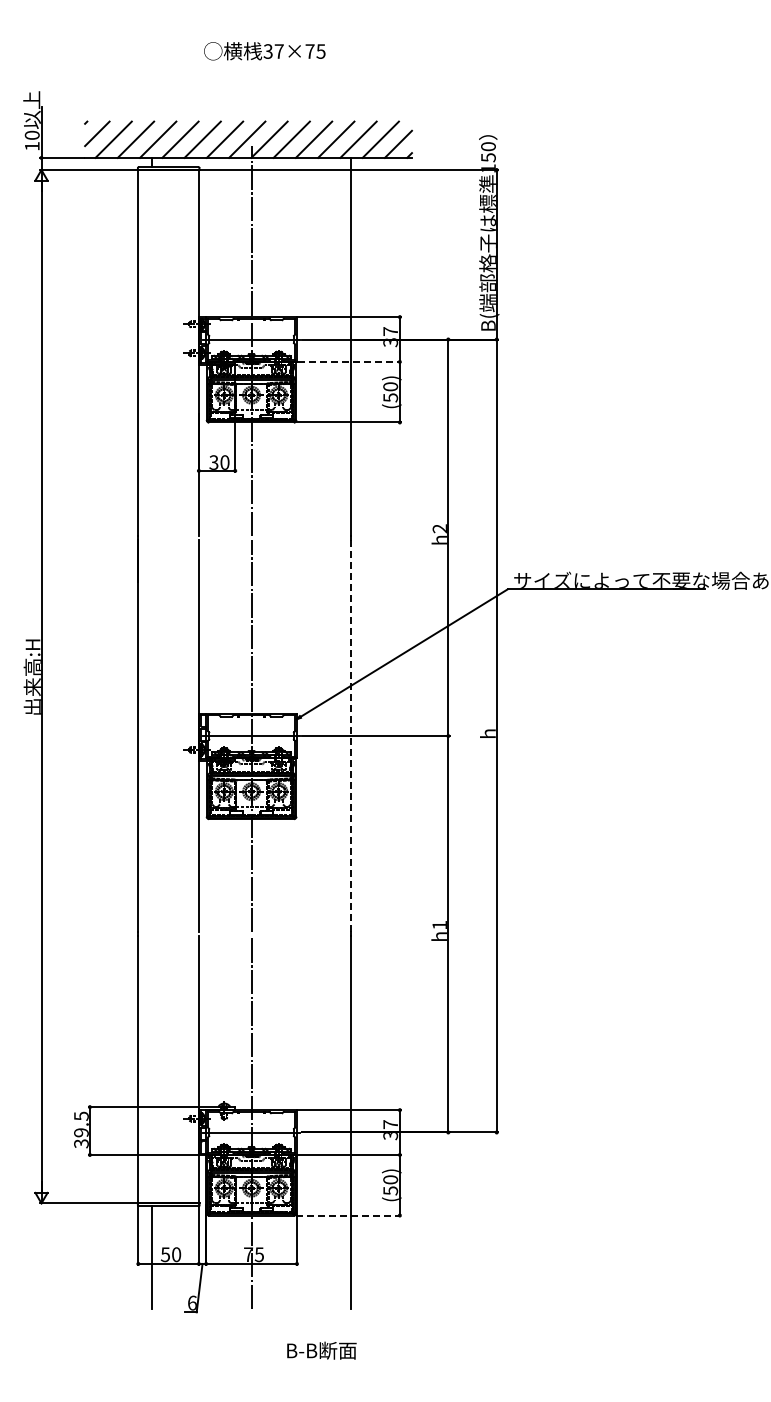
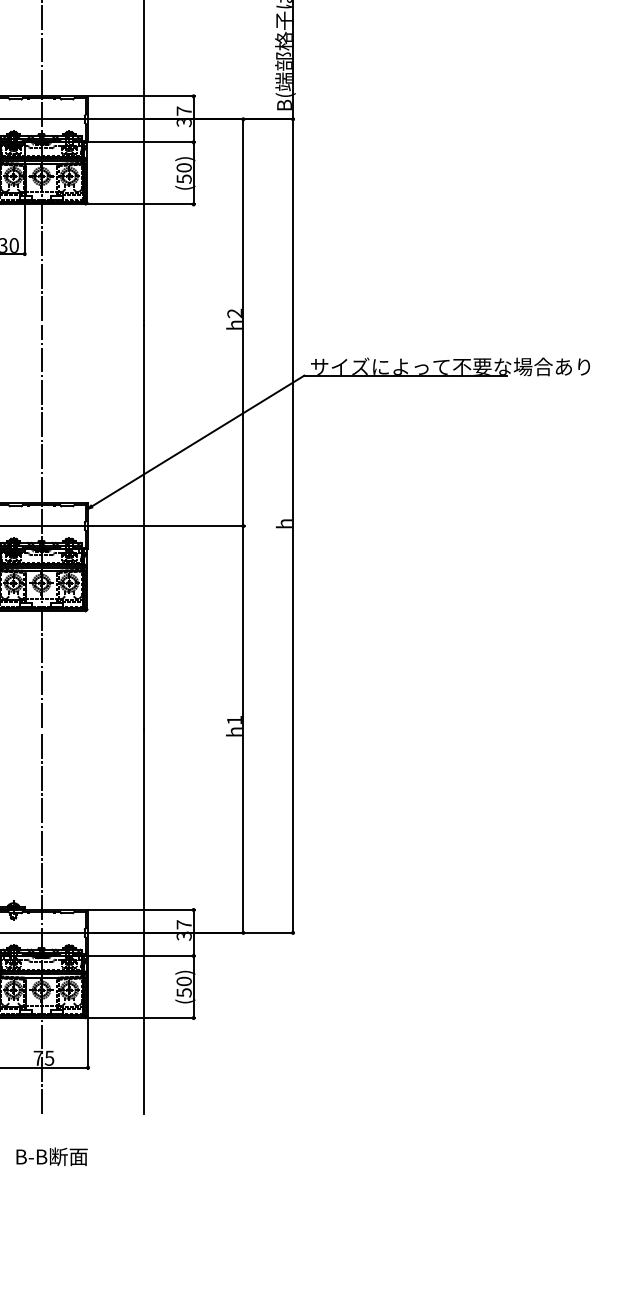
line: (349, 361) -> (141, 141), dashed -> solid
line: (351, 735) -> (144, 525), dashed -> solid
line: (348, 1215) -> (140, 1018), dashed -> solid
text: (321, 1350) -> (51, 1156), moved

